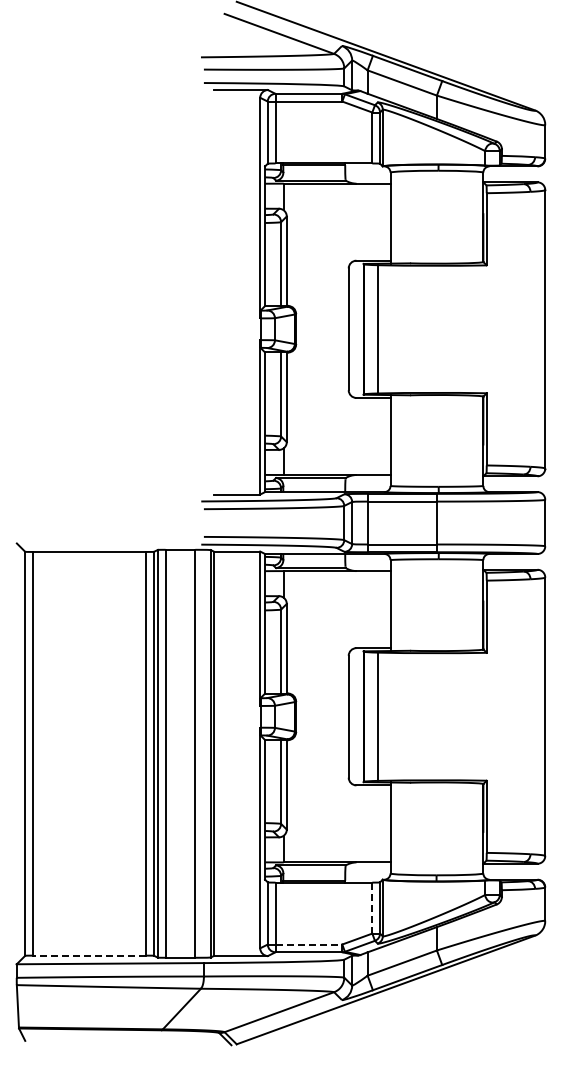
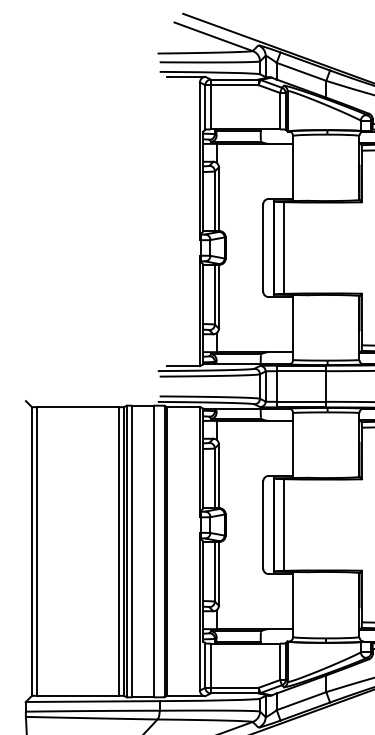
line: (372, 908) -> (280, 662), dashed -> solid
line: (309, 944) -> (235, 687), dashed -> solid
line: (89, 955) -> (77, 695), dashed -> solid

